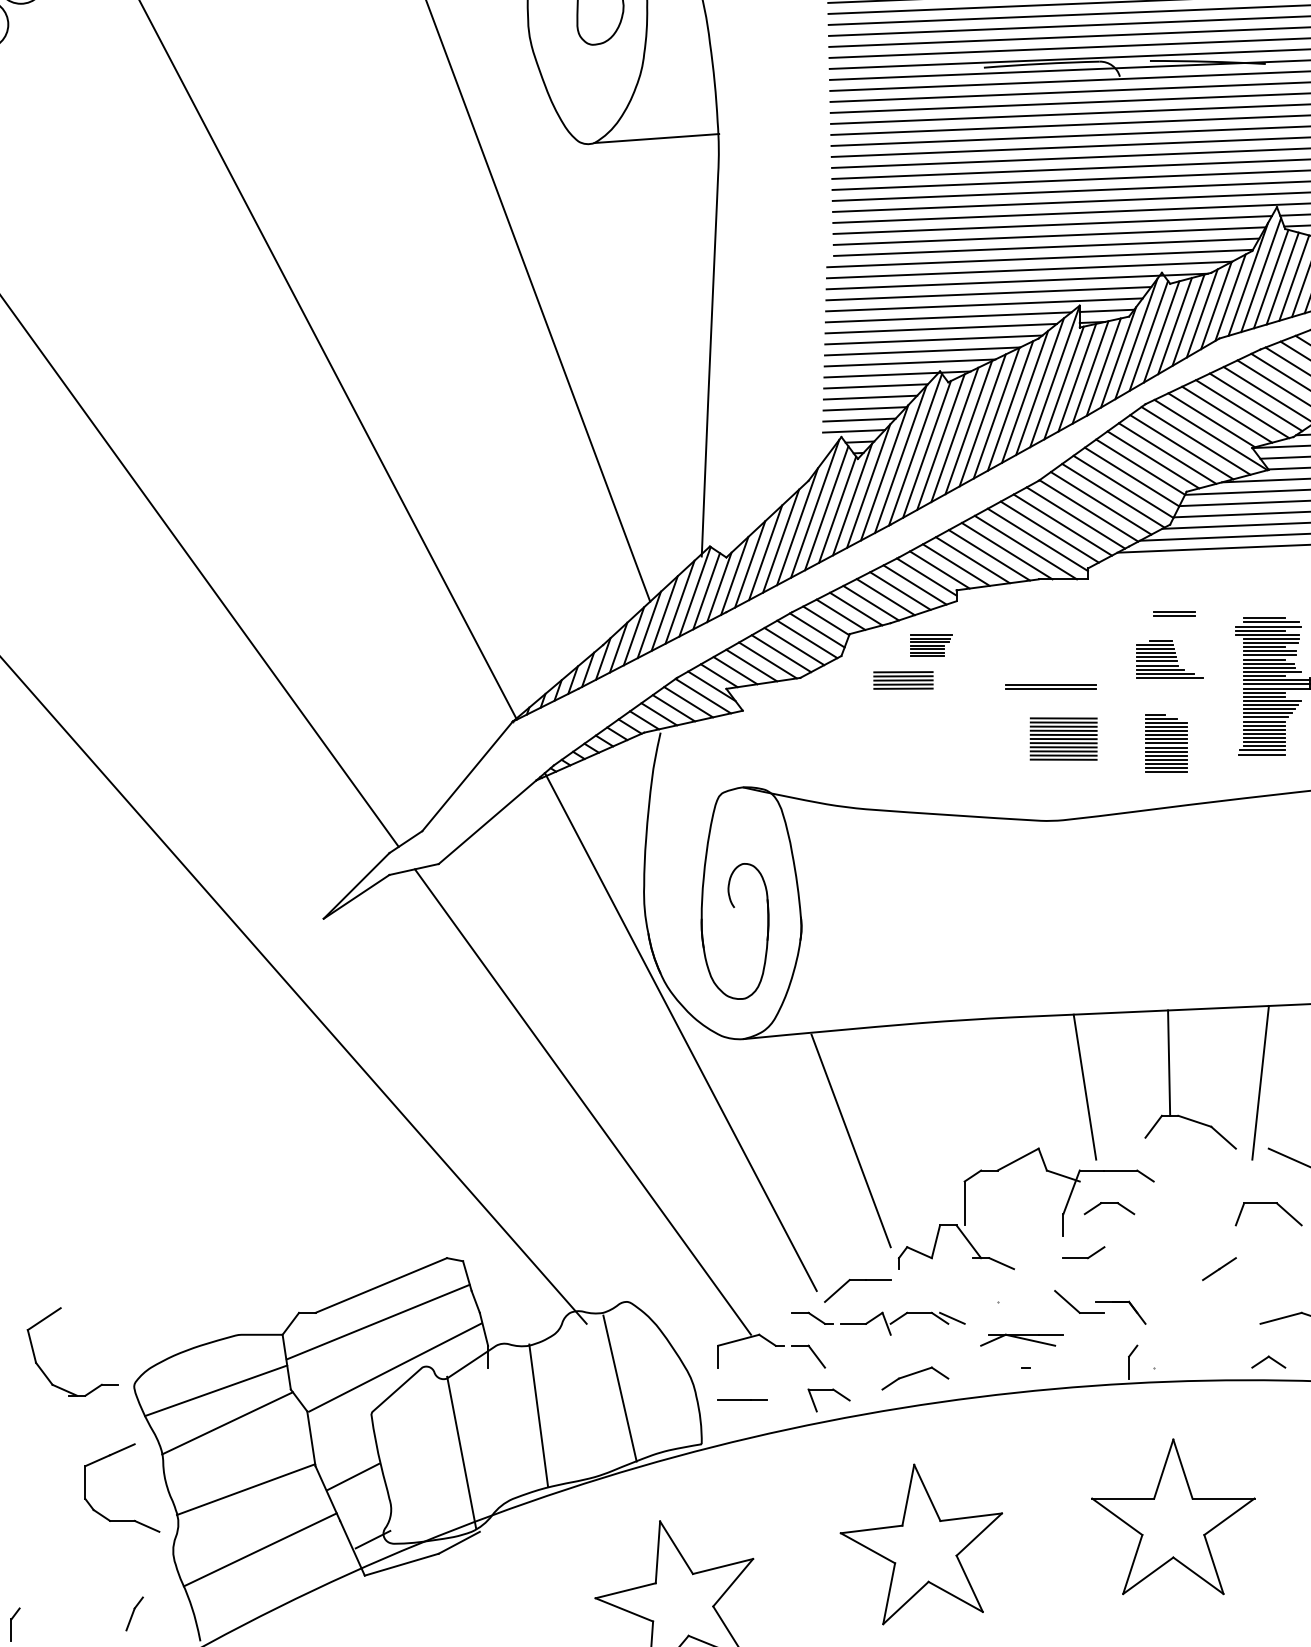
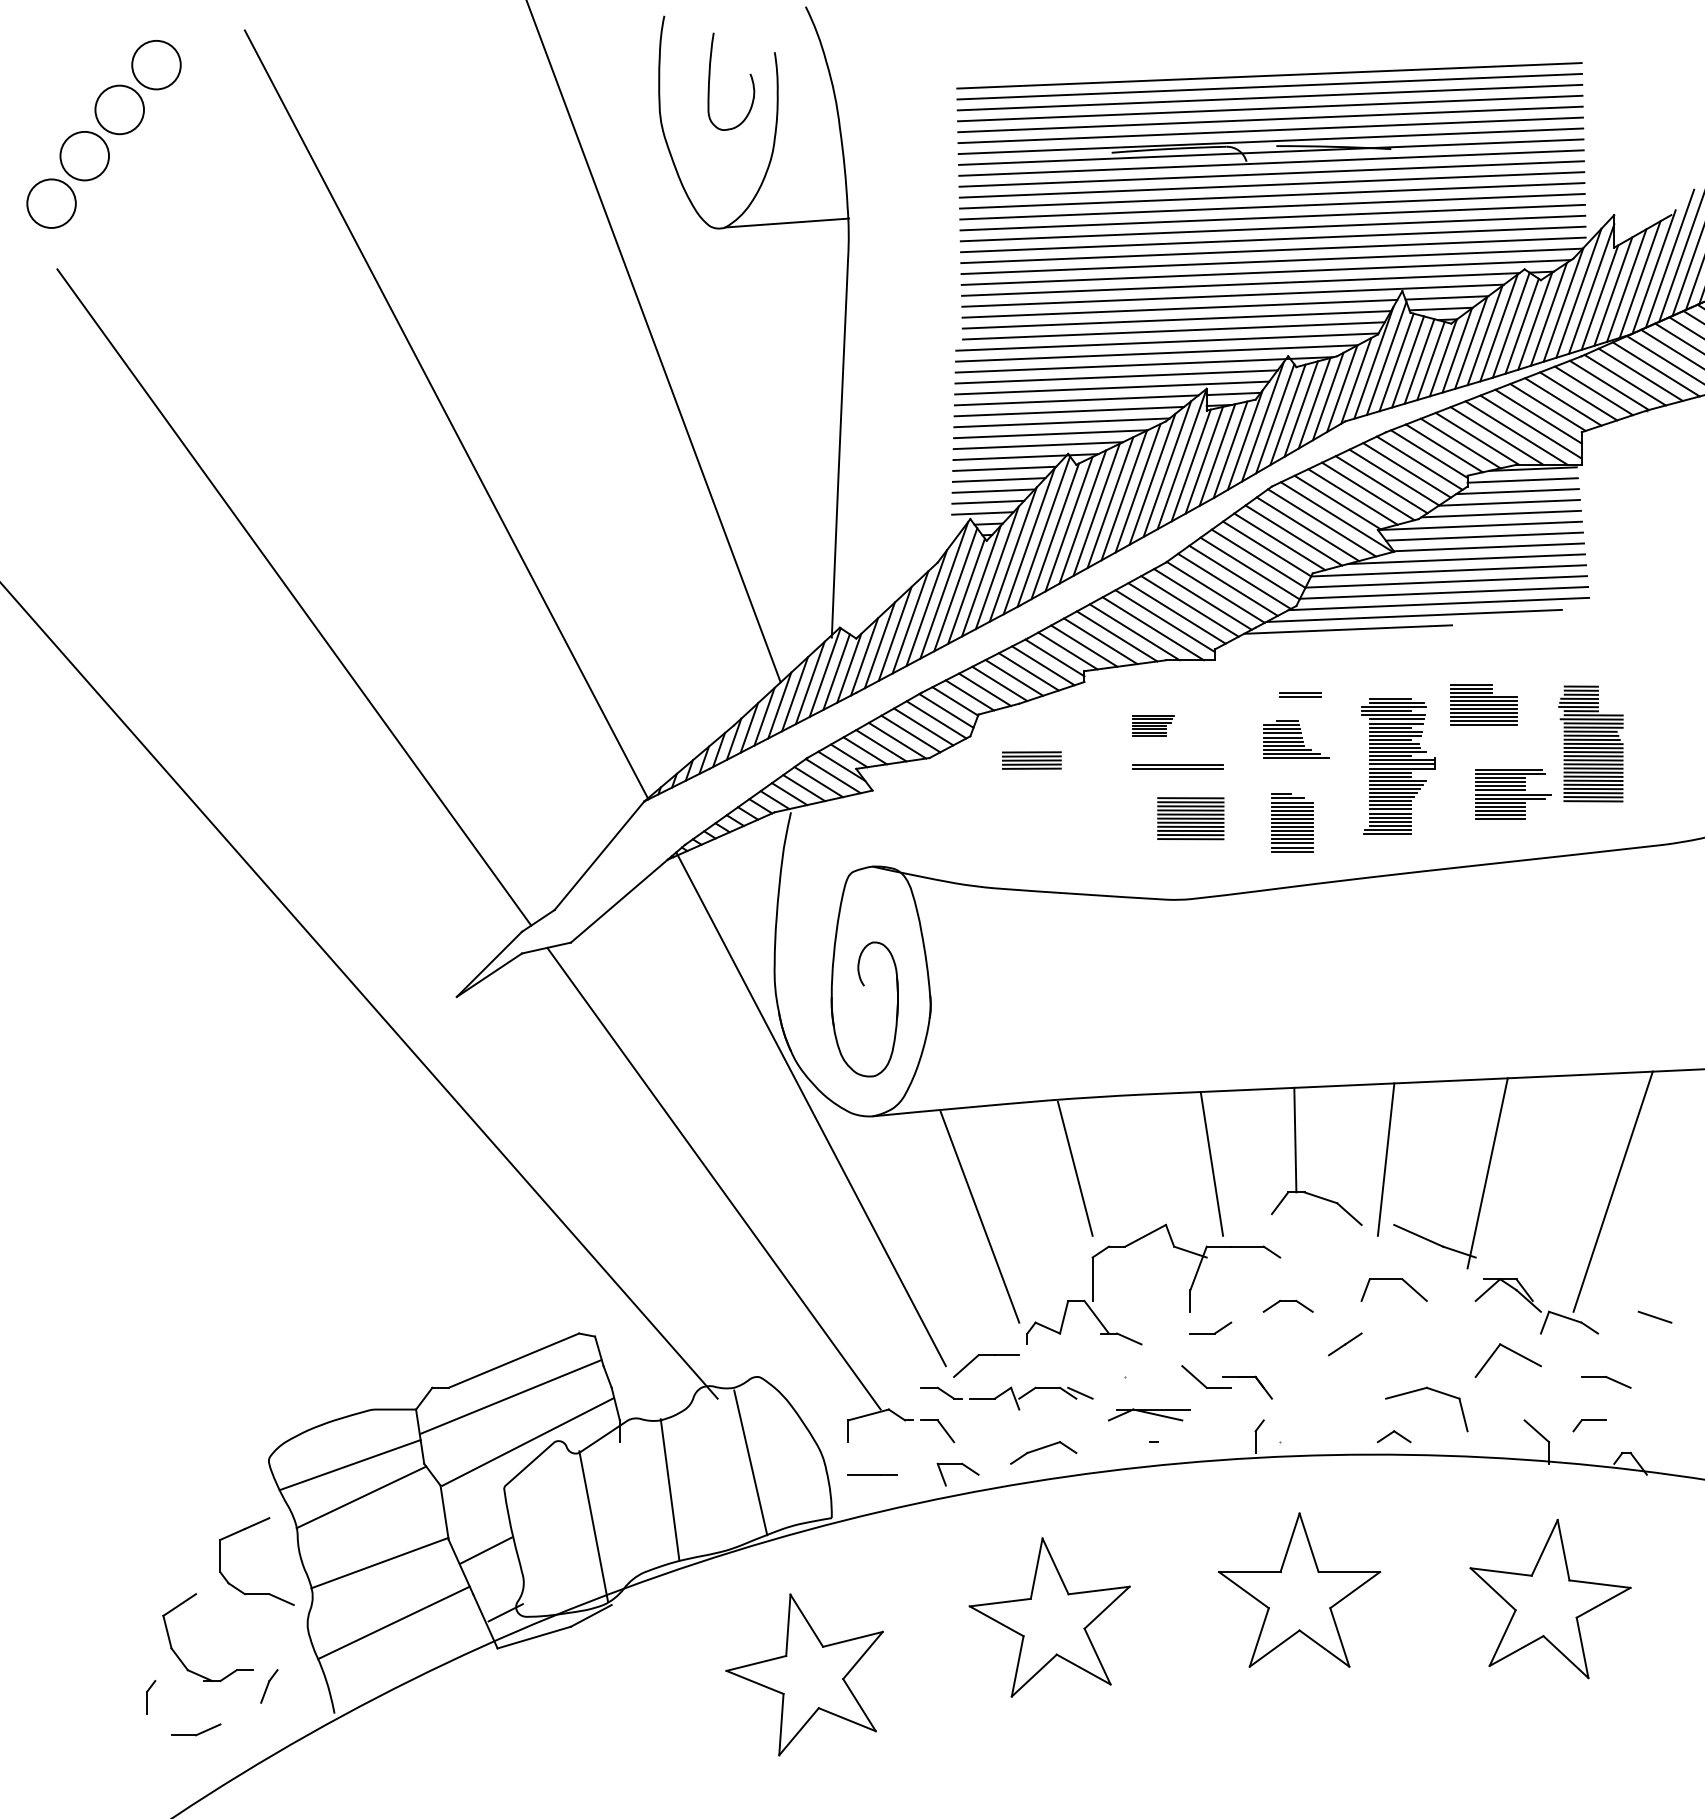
part: (931, 645) -> (1153, 725), moved
line: (946, 1091) -> (1074, 1168), added
part: (1108, 1207) -> (1287, 1305), moved
part: (45, 1373) -> (180, 1658), moved

